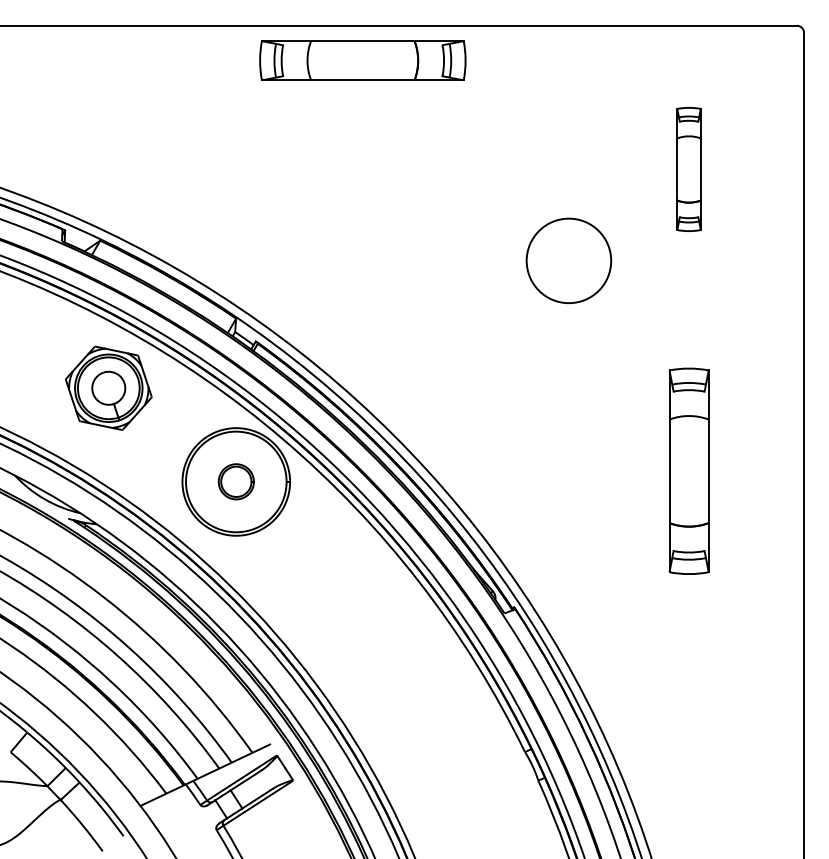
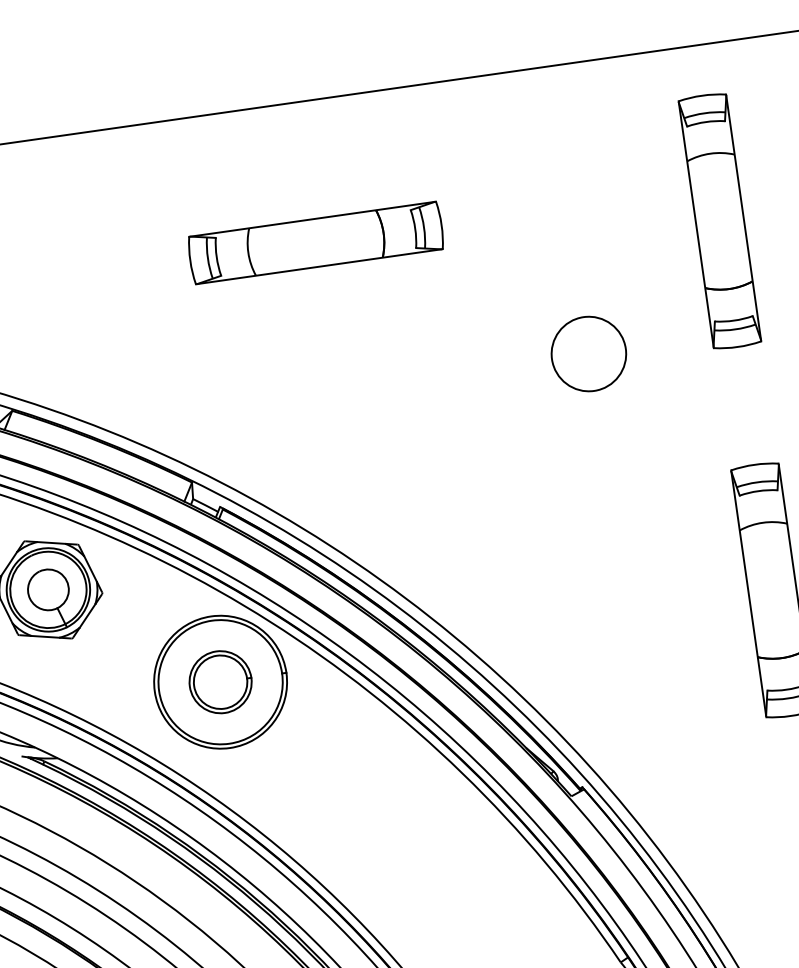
part: (362, 60) -> (315, 242), moved
part: (688, 169) -> (719, 221), size x1.67
circle: (568, 260) -> (588, 353), size x0.71
part: (236, 481) -> (220, 681), size x1.43

